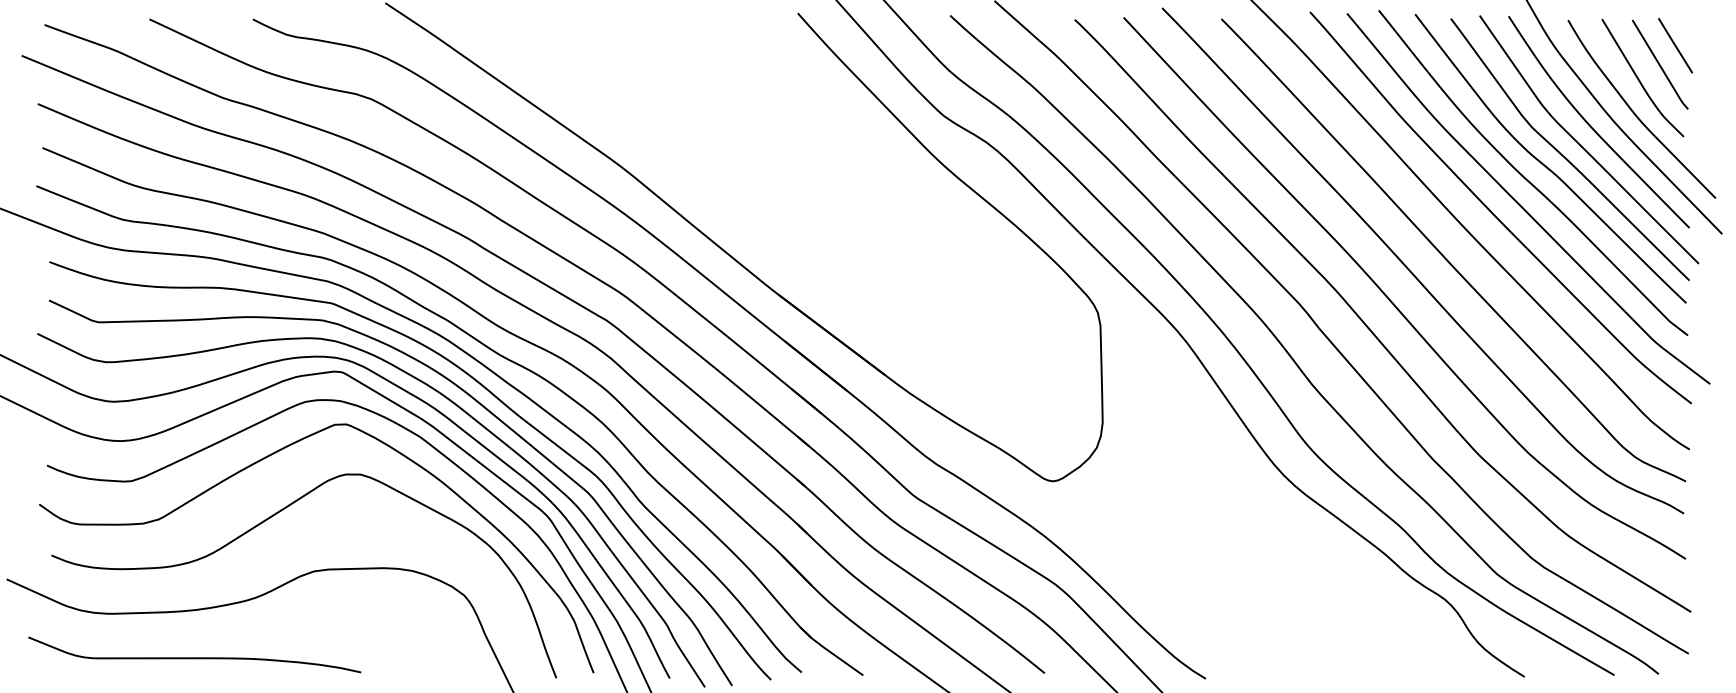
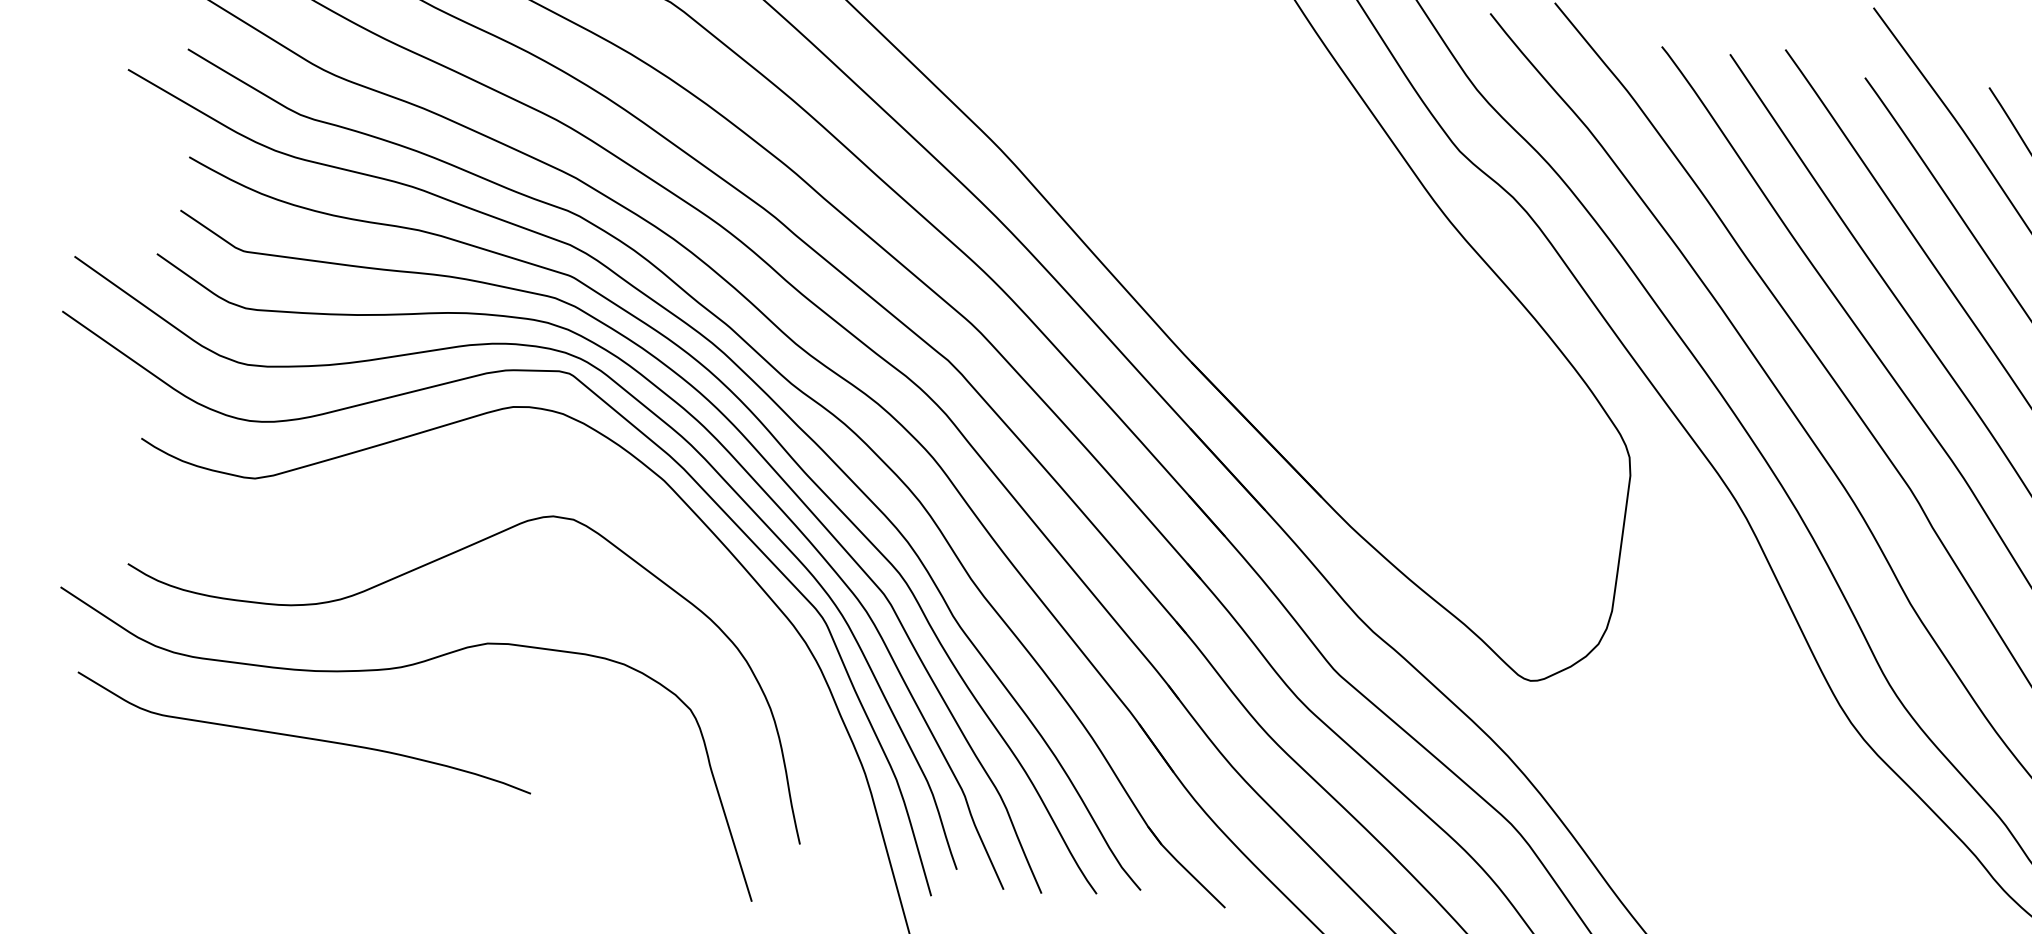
curve: (270, 456) -> (452, 474), removed

